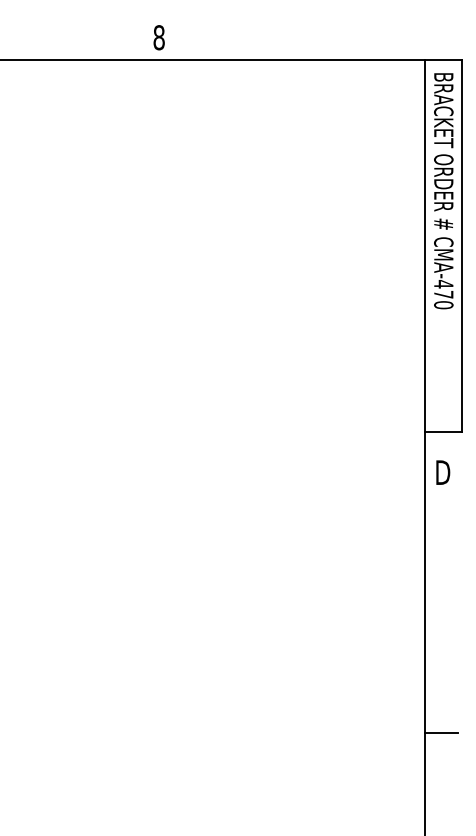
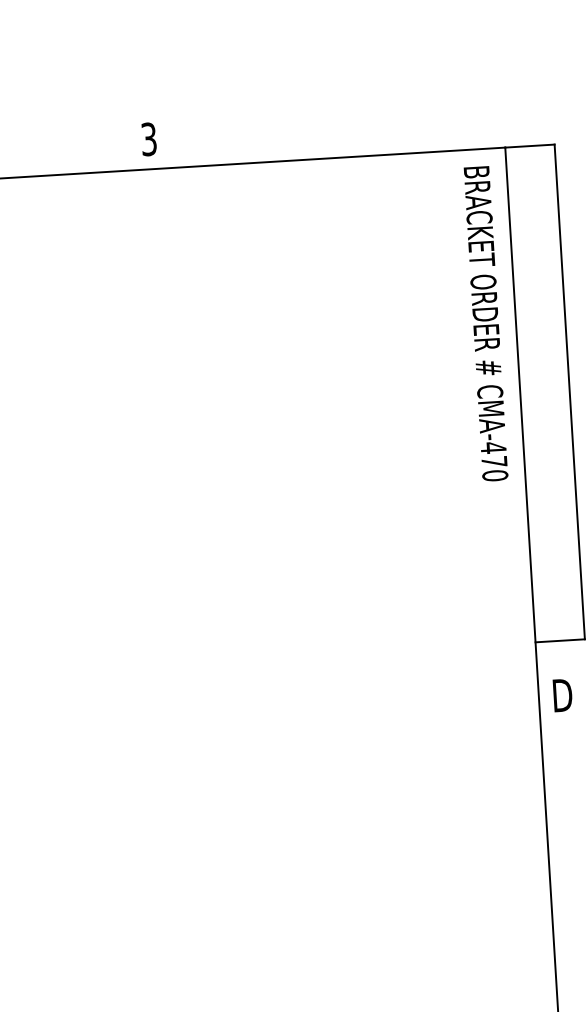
text: (158, 37) -> (148, 139), 8 -> 3
text: (443, 191) -> (485, 324), moved

